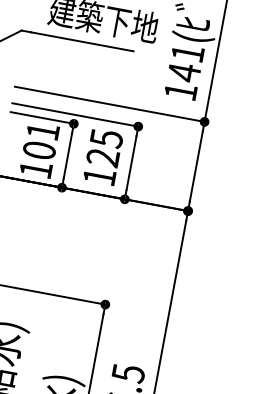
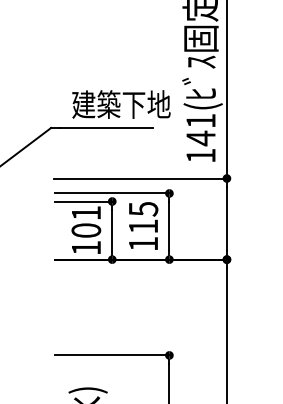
text: (102, 157) -> (142, 226), 125 -> 115

